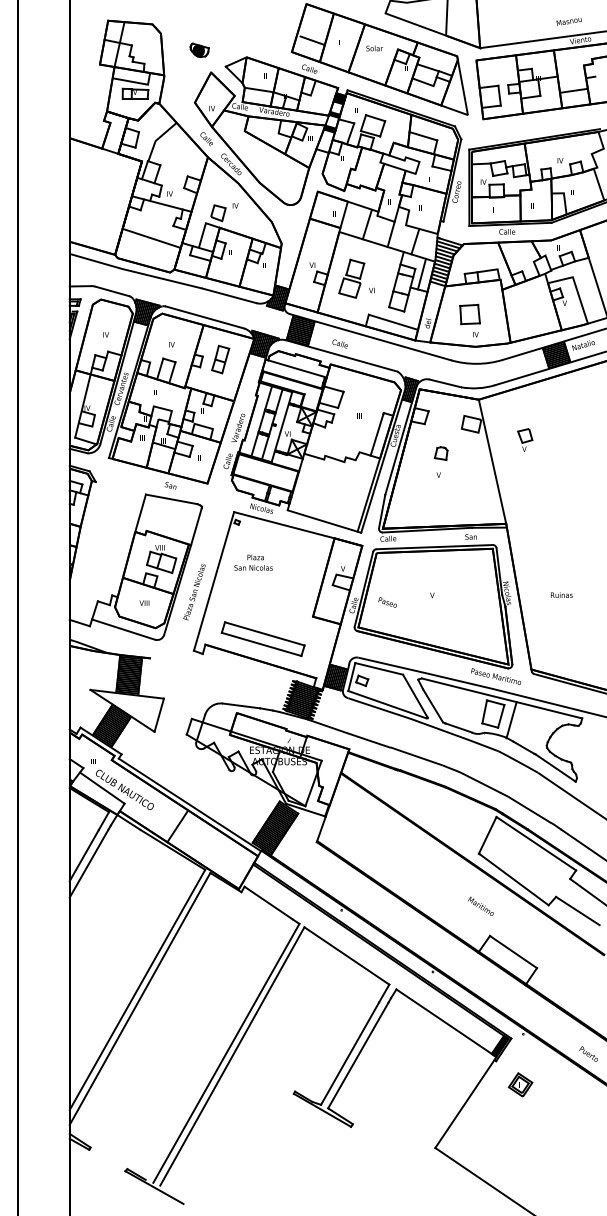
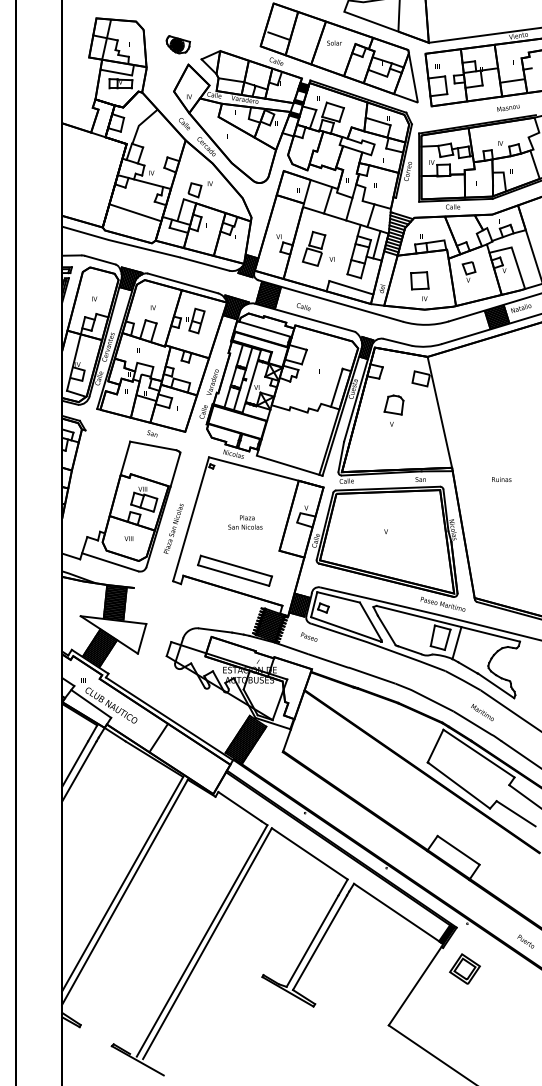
text: (569, 22) -> (508, 108), moved
part: (198, 50) -> (177, 44), size x1.43
part: (524, 439) -> (468, 271), moved
part: (440, 452) -> (393, 404), size x1.67
text: (253, 562) -> (245, 522), moved
text: (561, 595) -> (501, 479), moved
text: (386, 601) -> (308, 636), moved
text: (480, 906) -> (482, 712), moved
part: (520, 1084) -> (464, 968), size x1.43

